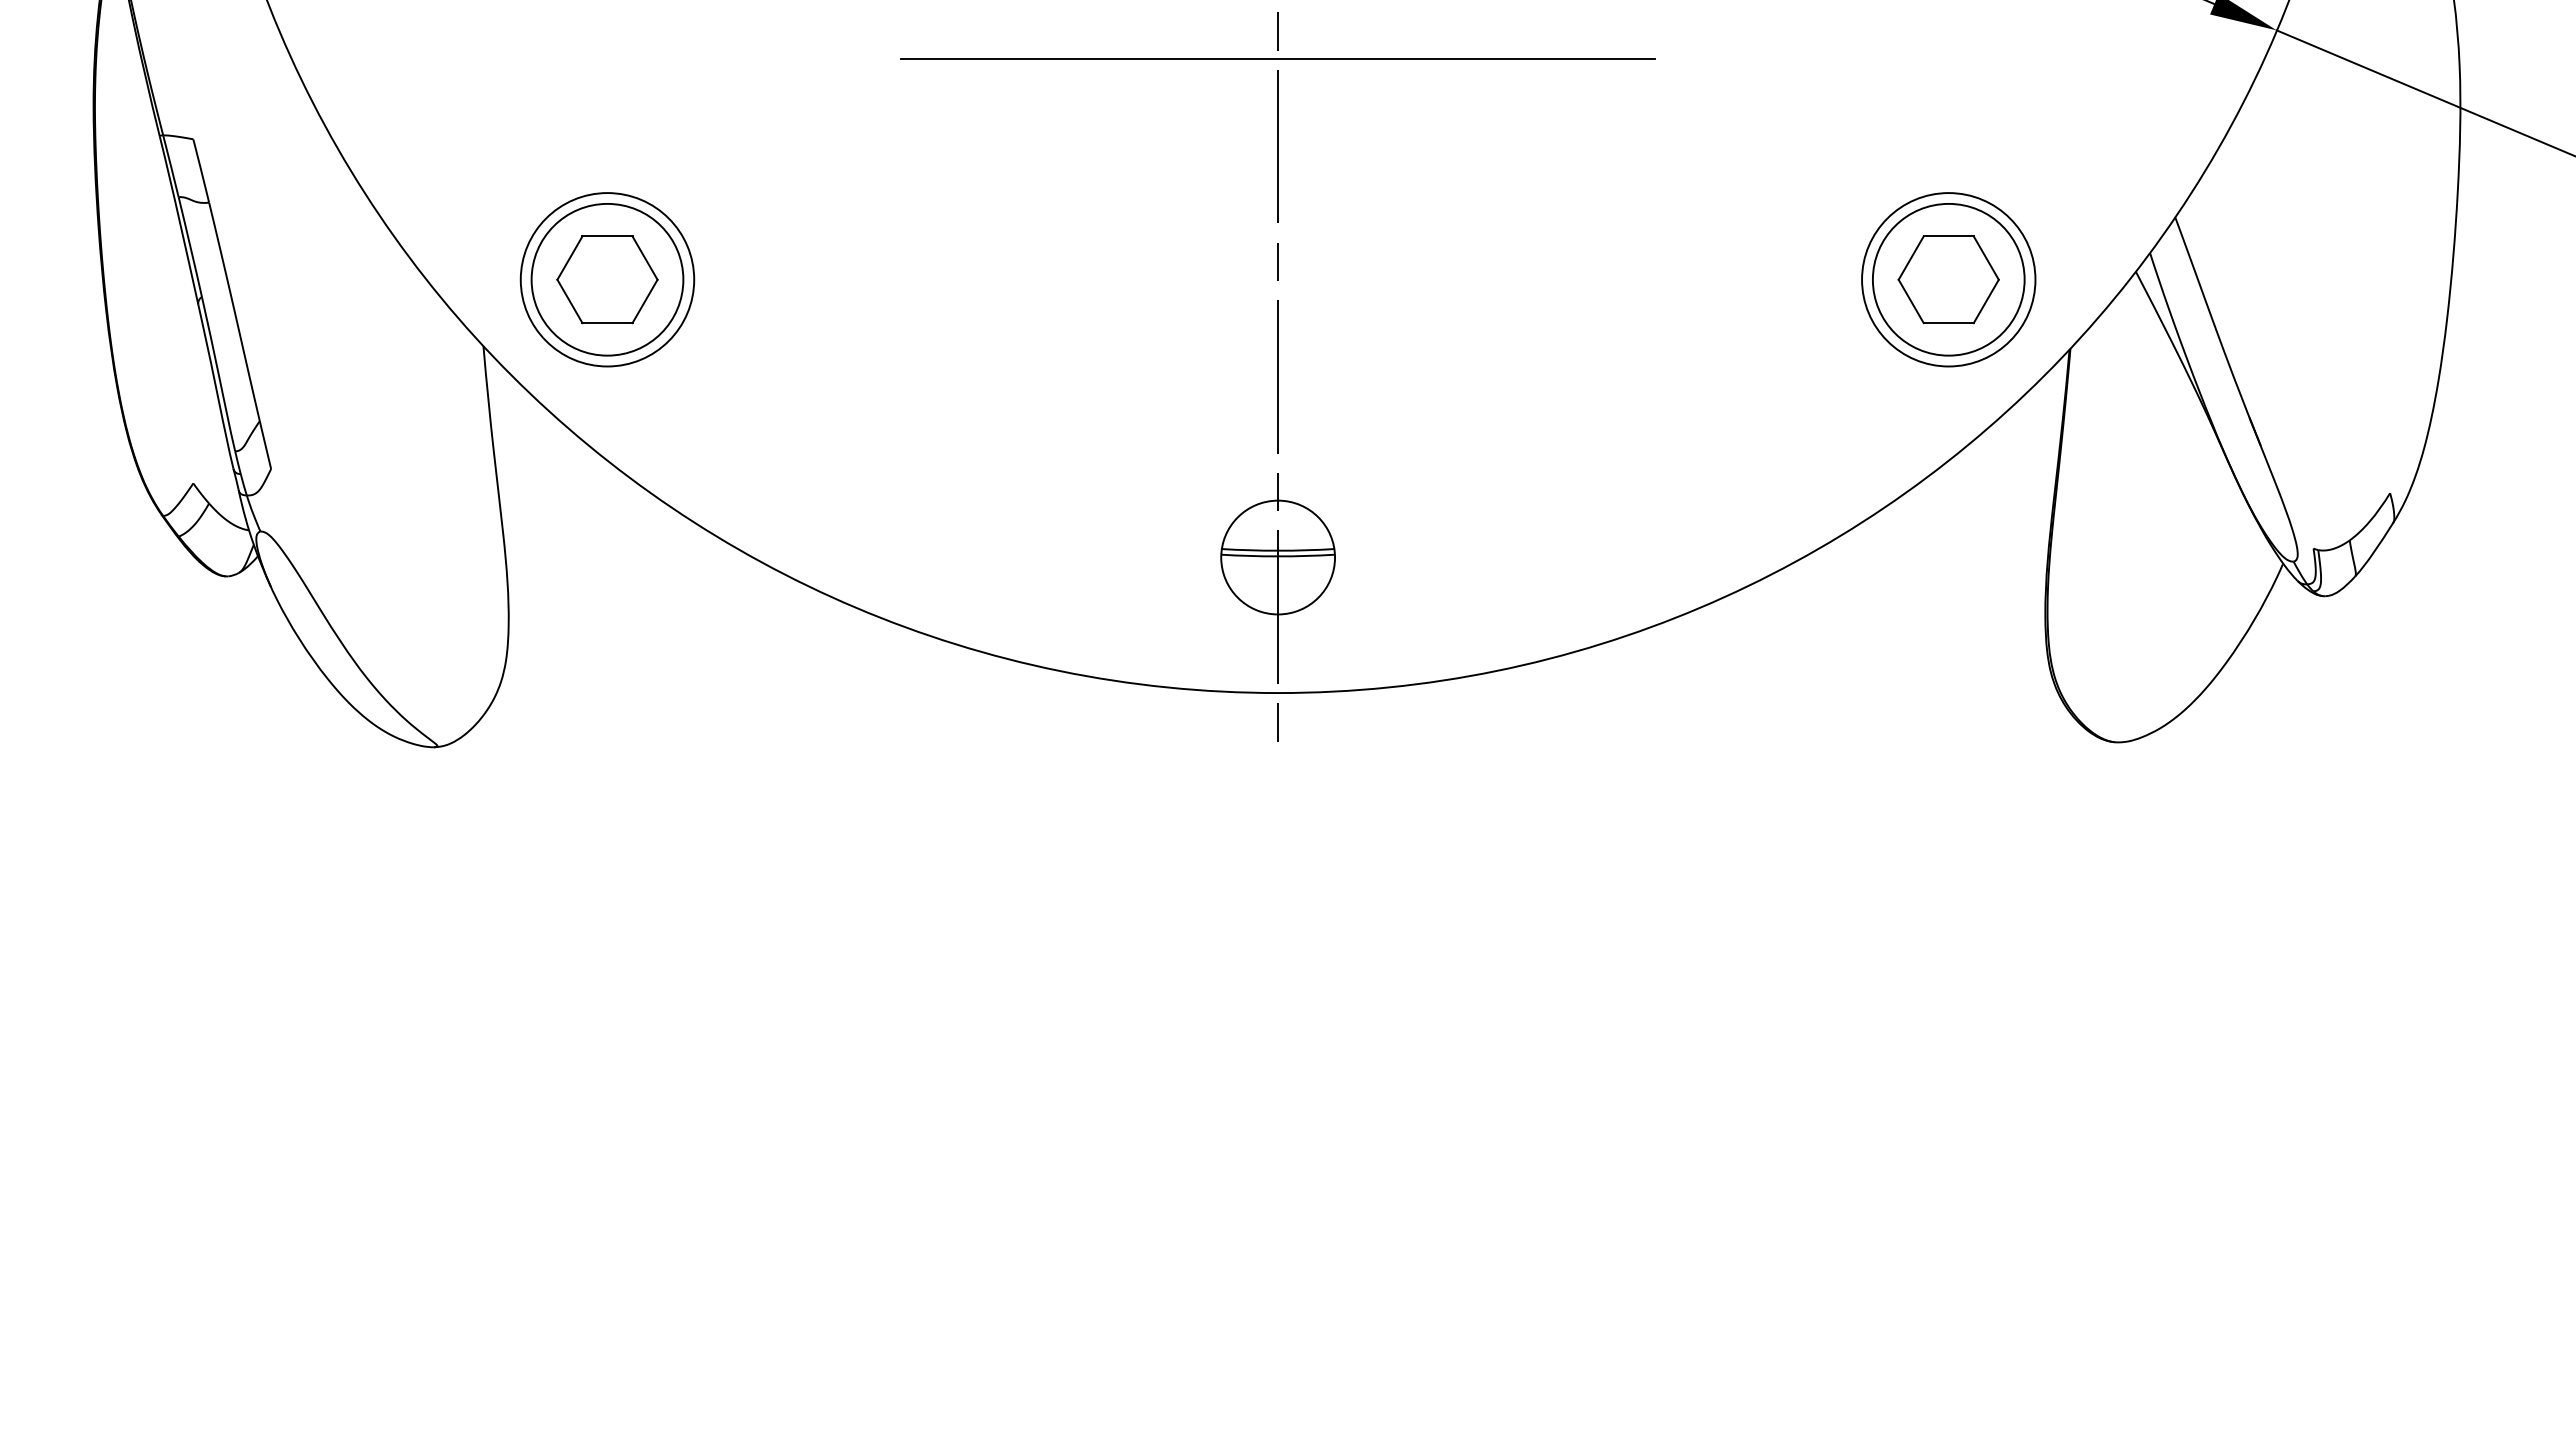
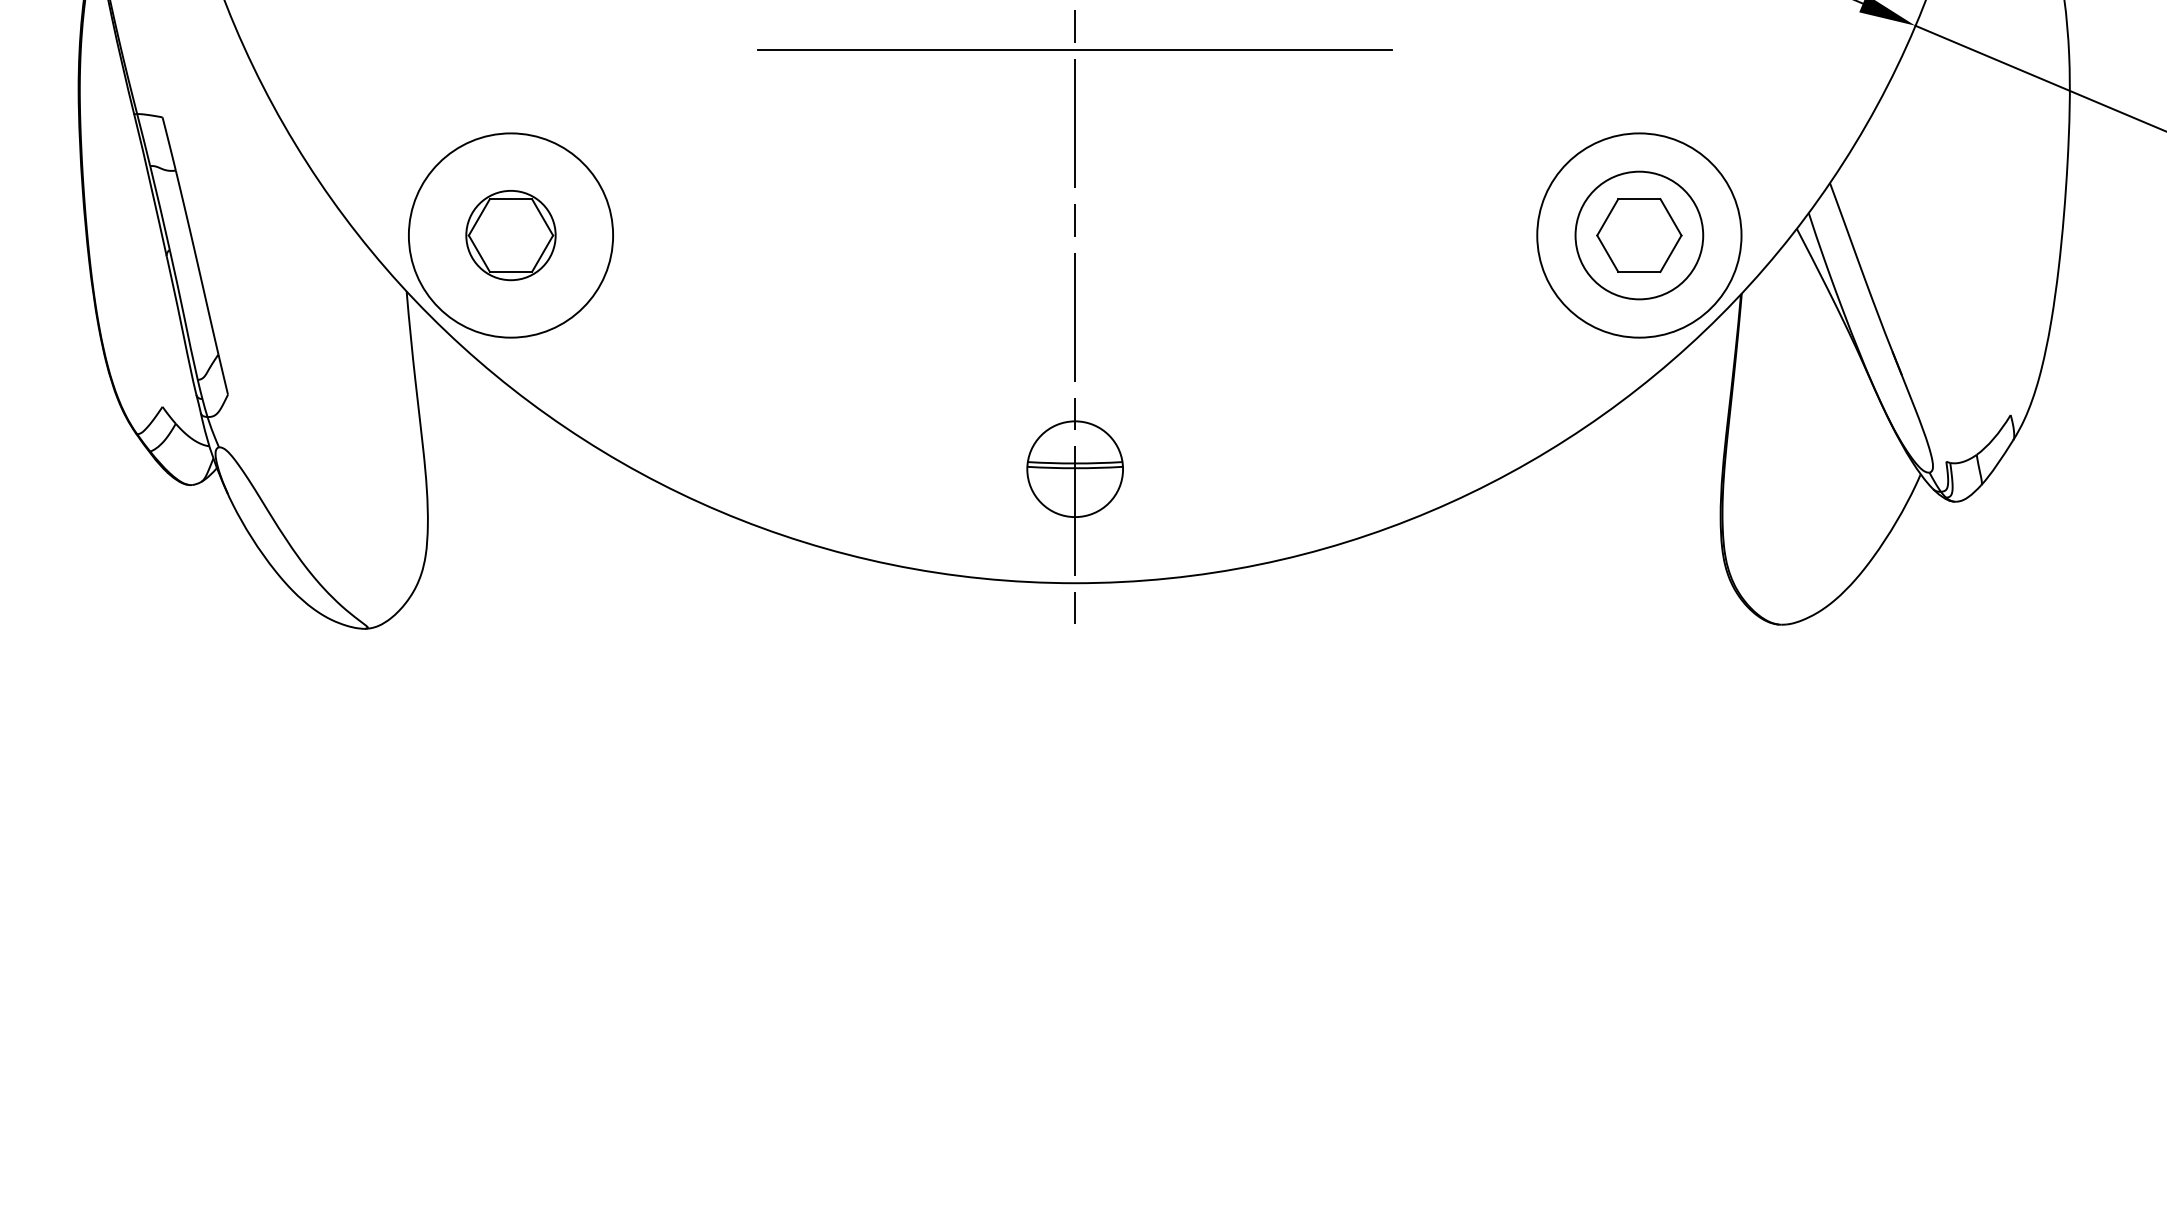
circle: (607, 279) -> (510, 235), size x0.7
circle: (607, 279) -> (510, 235), size x1.4
circle: (1948, 279) -> (1639, 235), size x1.4

